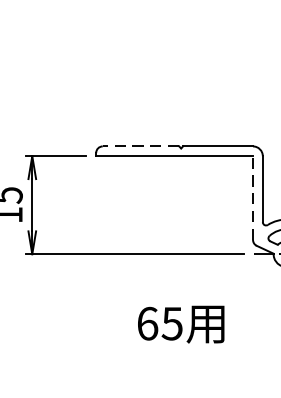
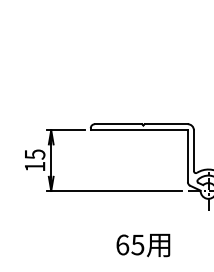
line: (140, 146) -> (118, 124), dashed -> solid
line: (252, 198) -> (187, 156), dashed -> solid
text: (181, 324) -> (143, 245), moved

